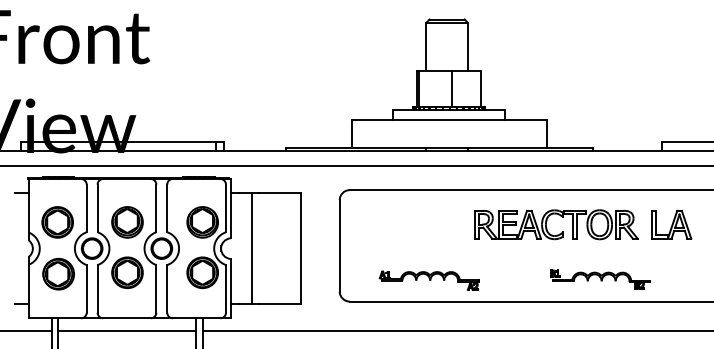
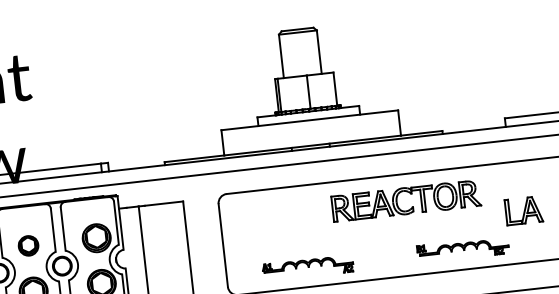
part: (561, 217) -> (410, 193), moved
part: (127, 222) -> (28, 245), size x0.7
part: (671, 224) -> (523, 210), moved

